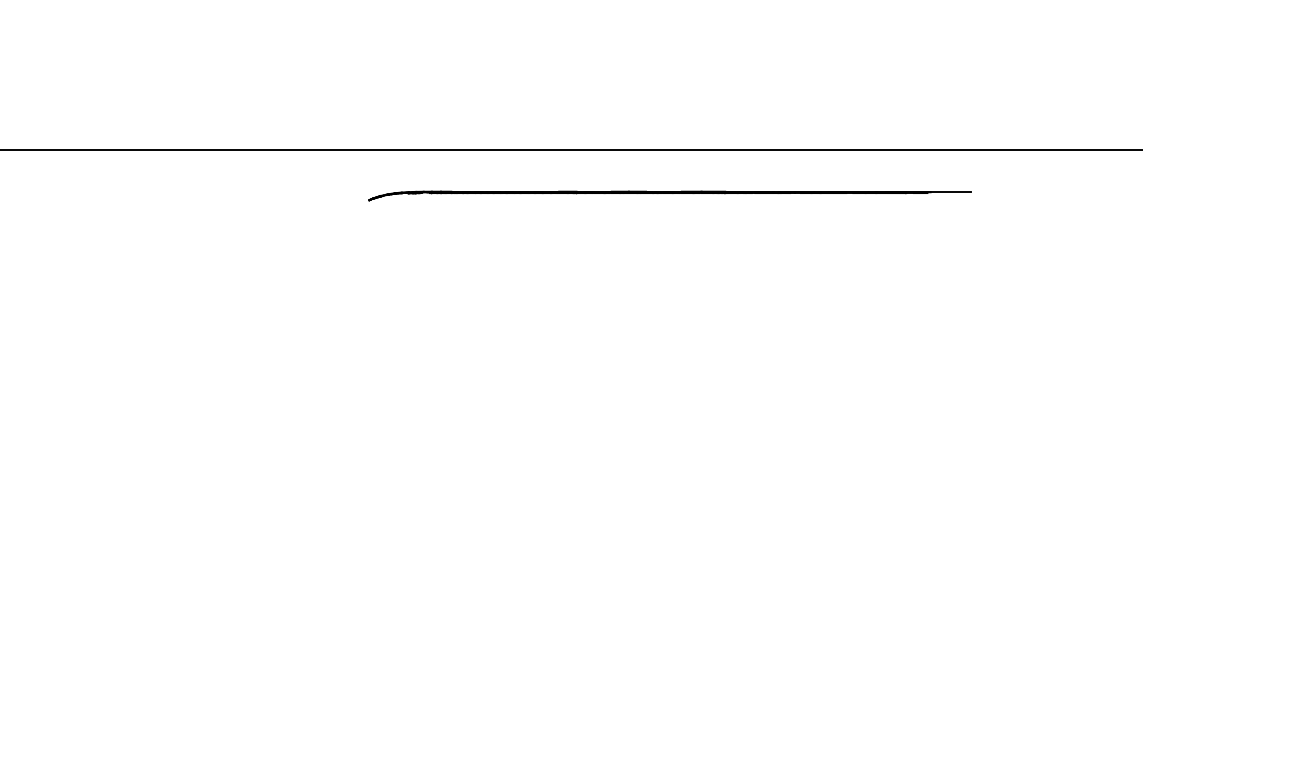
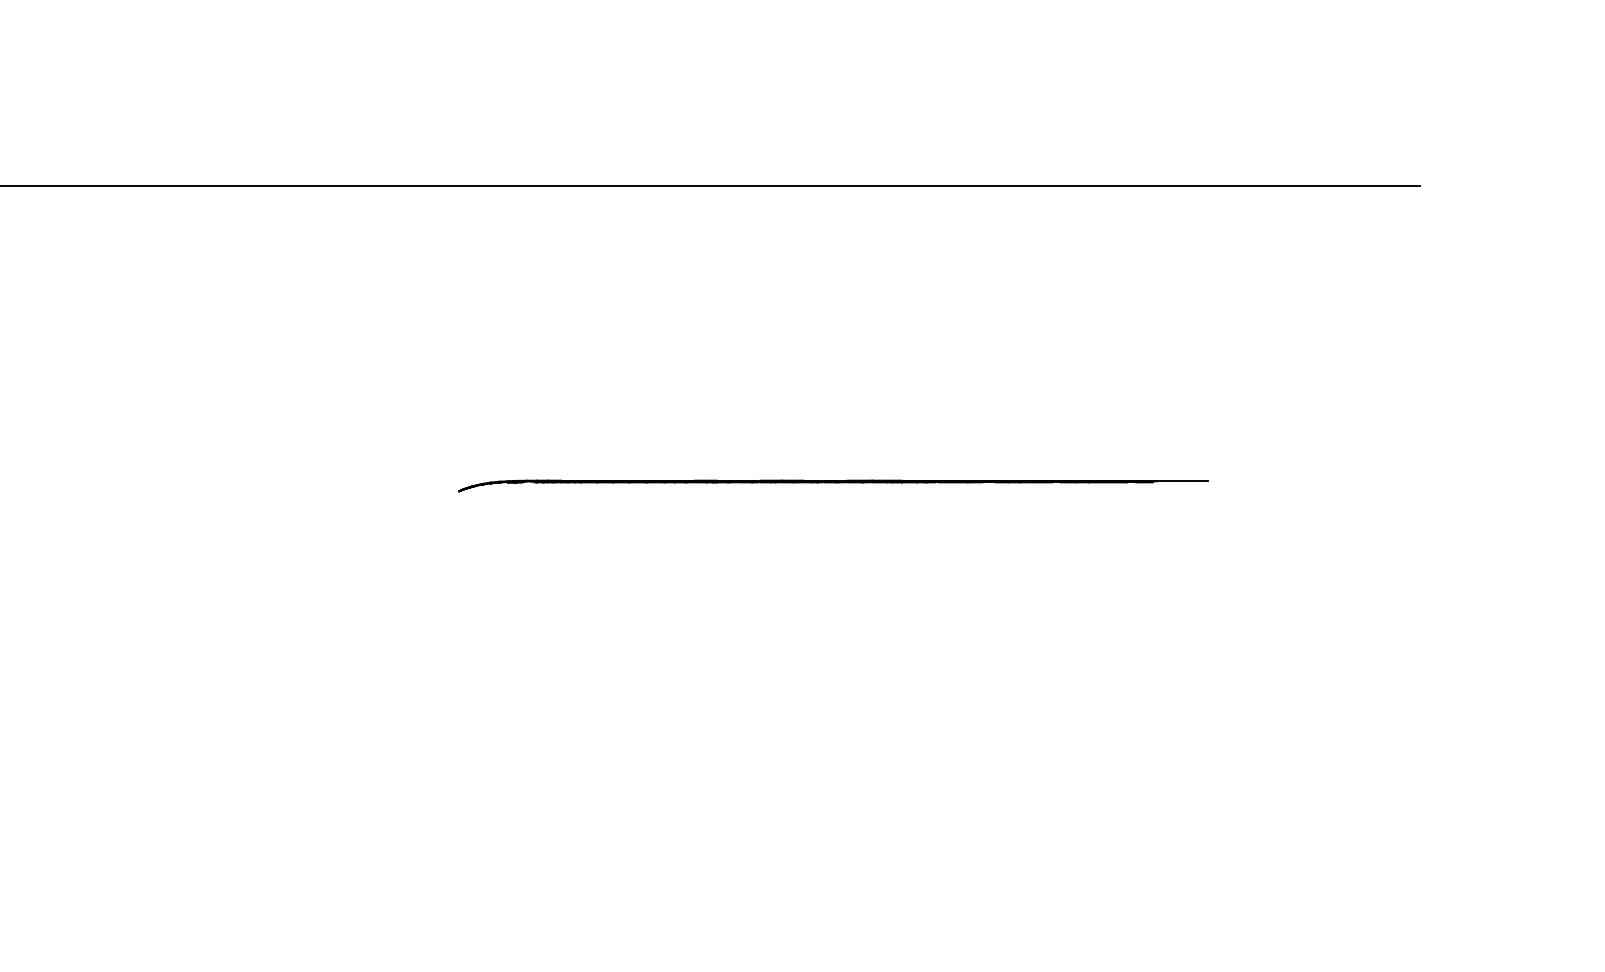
part: (669, 195) -> (832, 485), moved

